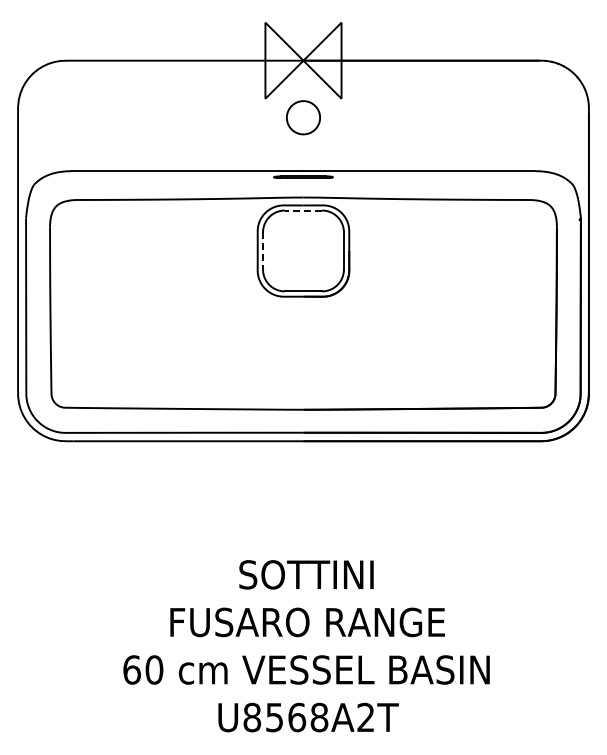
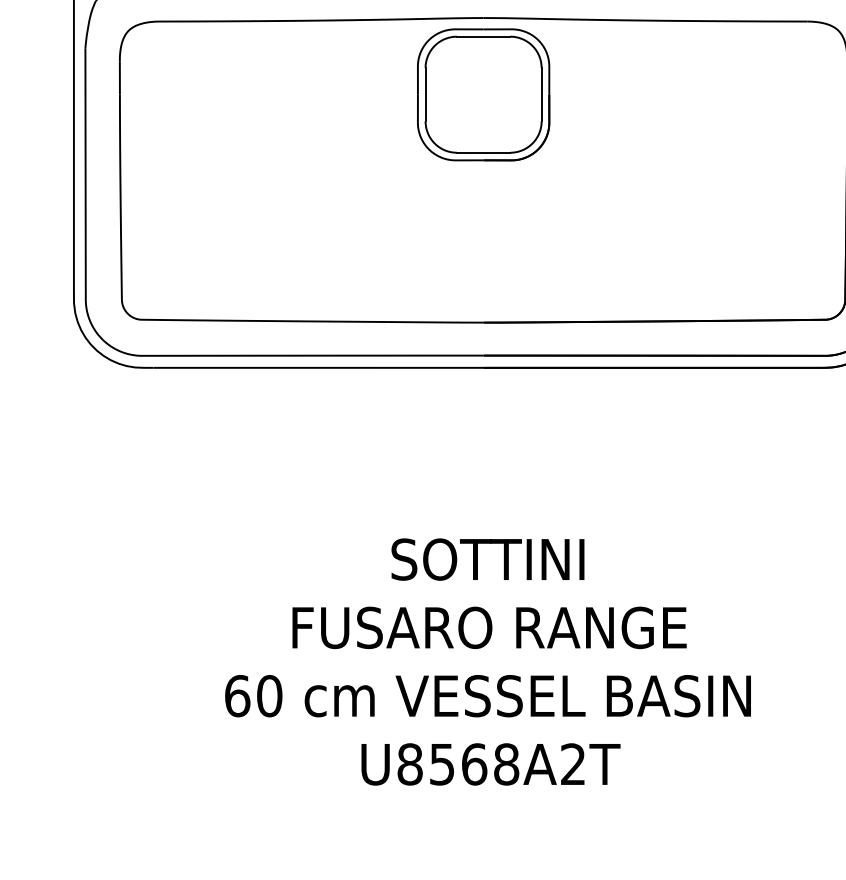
line: (303, 210) -> (483, 36), dashed -> solid
line: (263, 250) -> (426, 94), dashed -> solid

